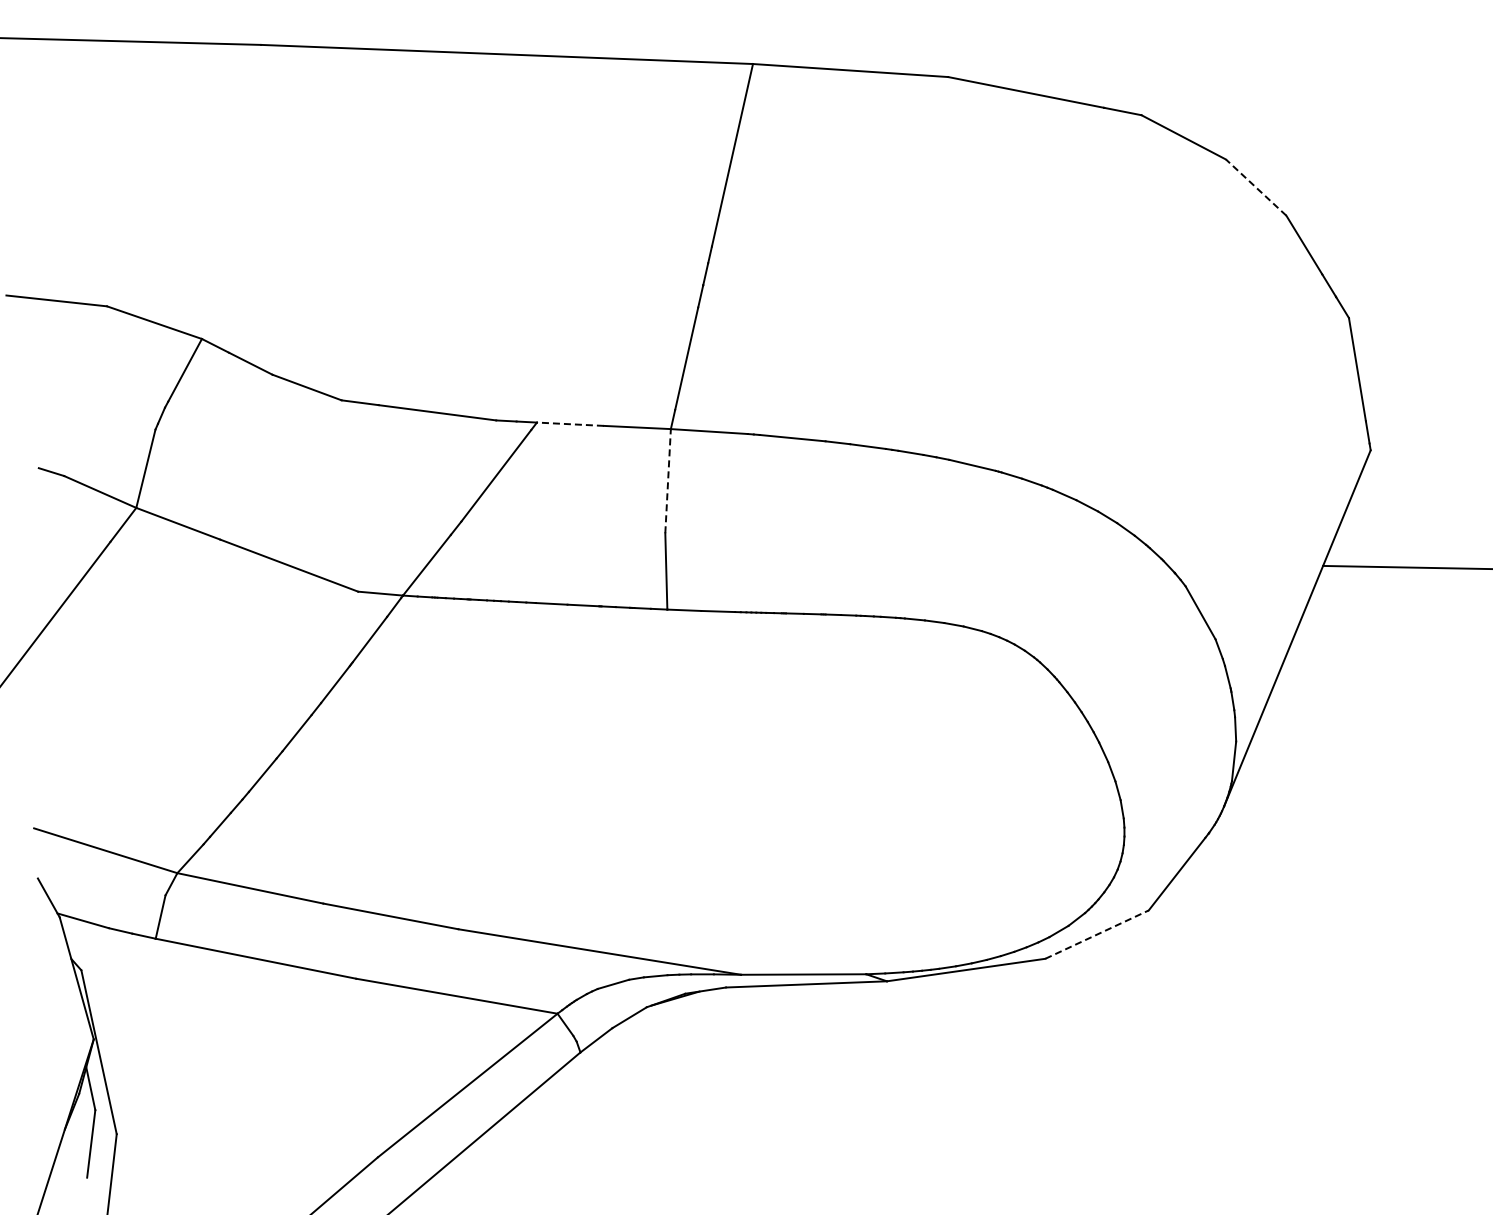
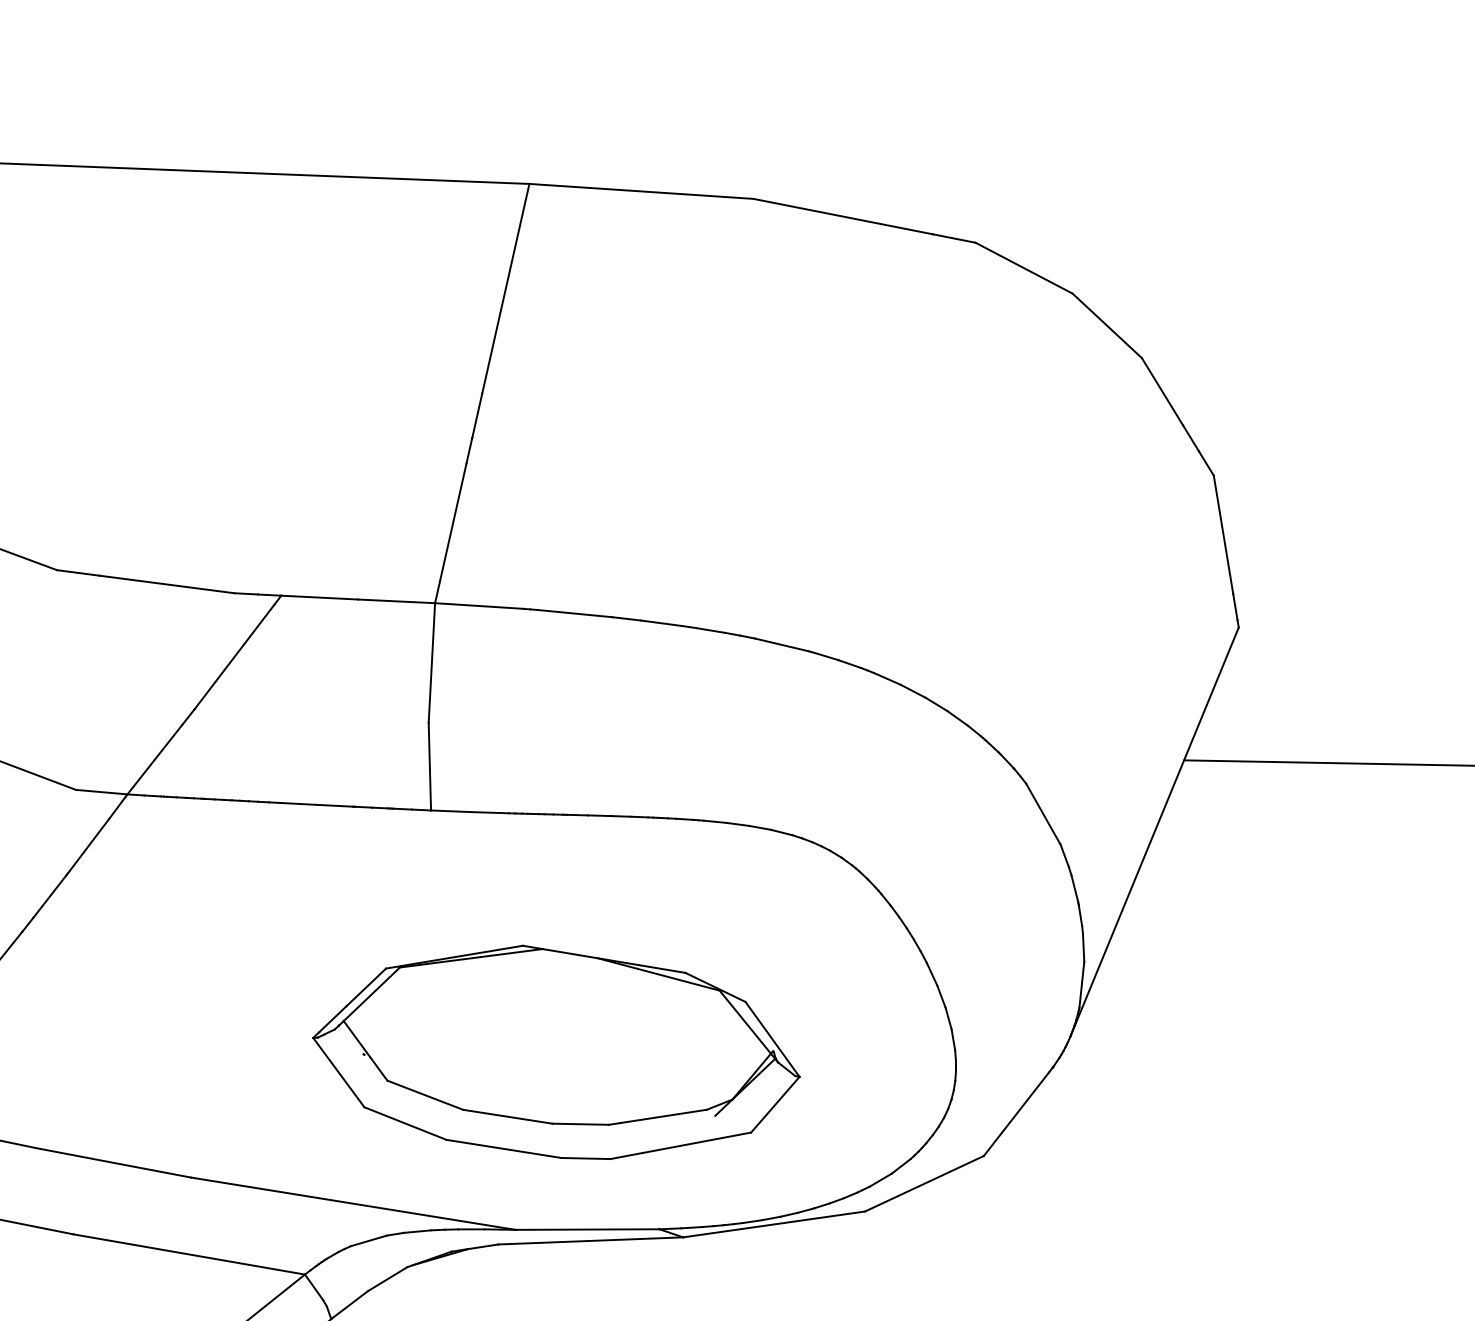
line: (1255, 187) -> (1106, 325), dashed -> solid
line: (570, 424) -> (319, 597), dashed -> solid
line: (668, 480) -> (432, 662), dashed -> solid
part: (776, 820) -> (556, 1052), added
line: (1097, 934) -> (925, 1183), dashed -> solid

